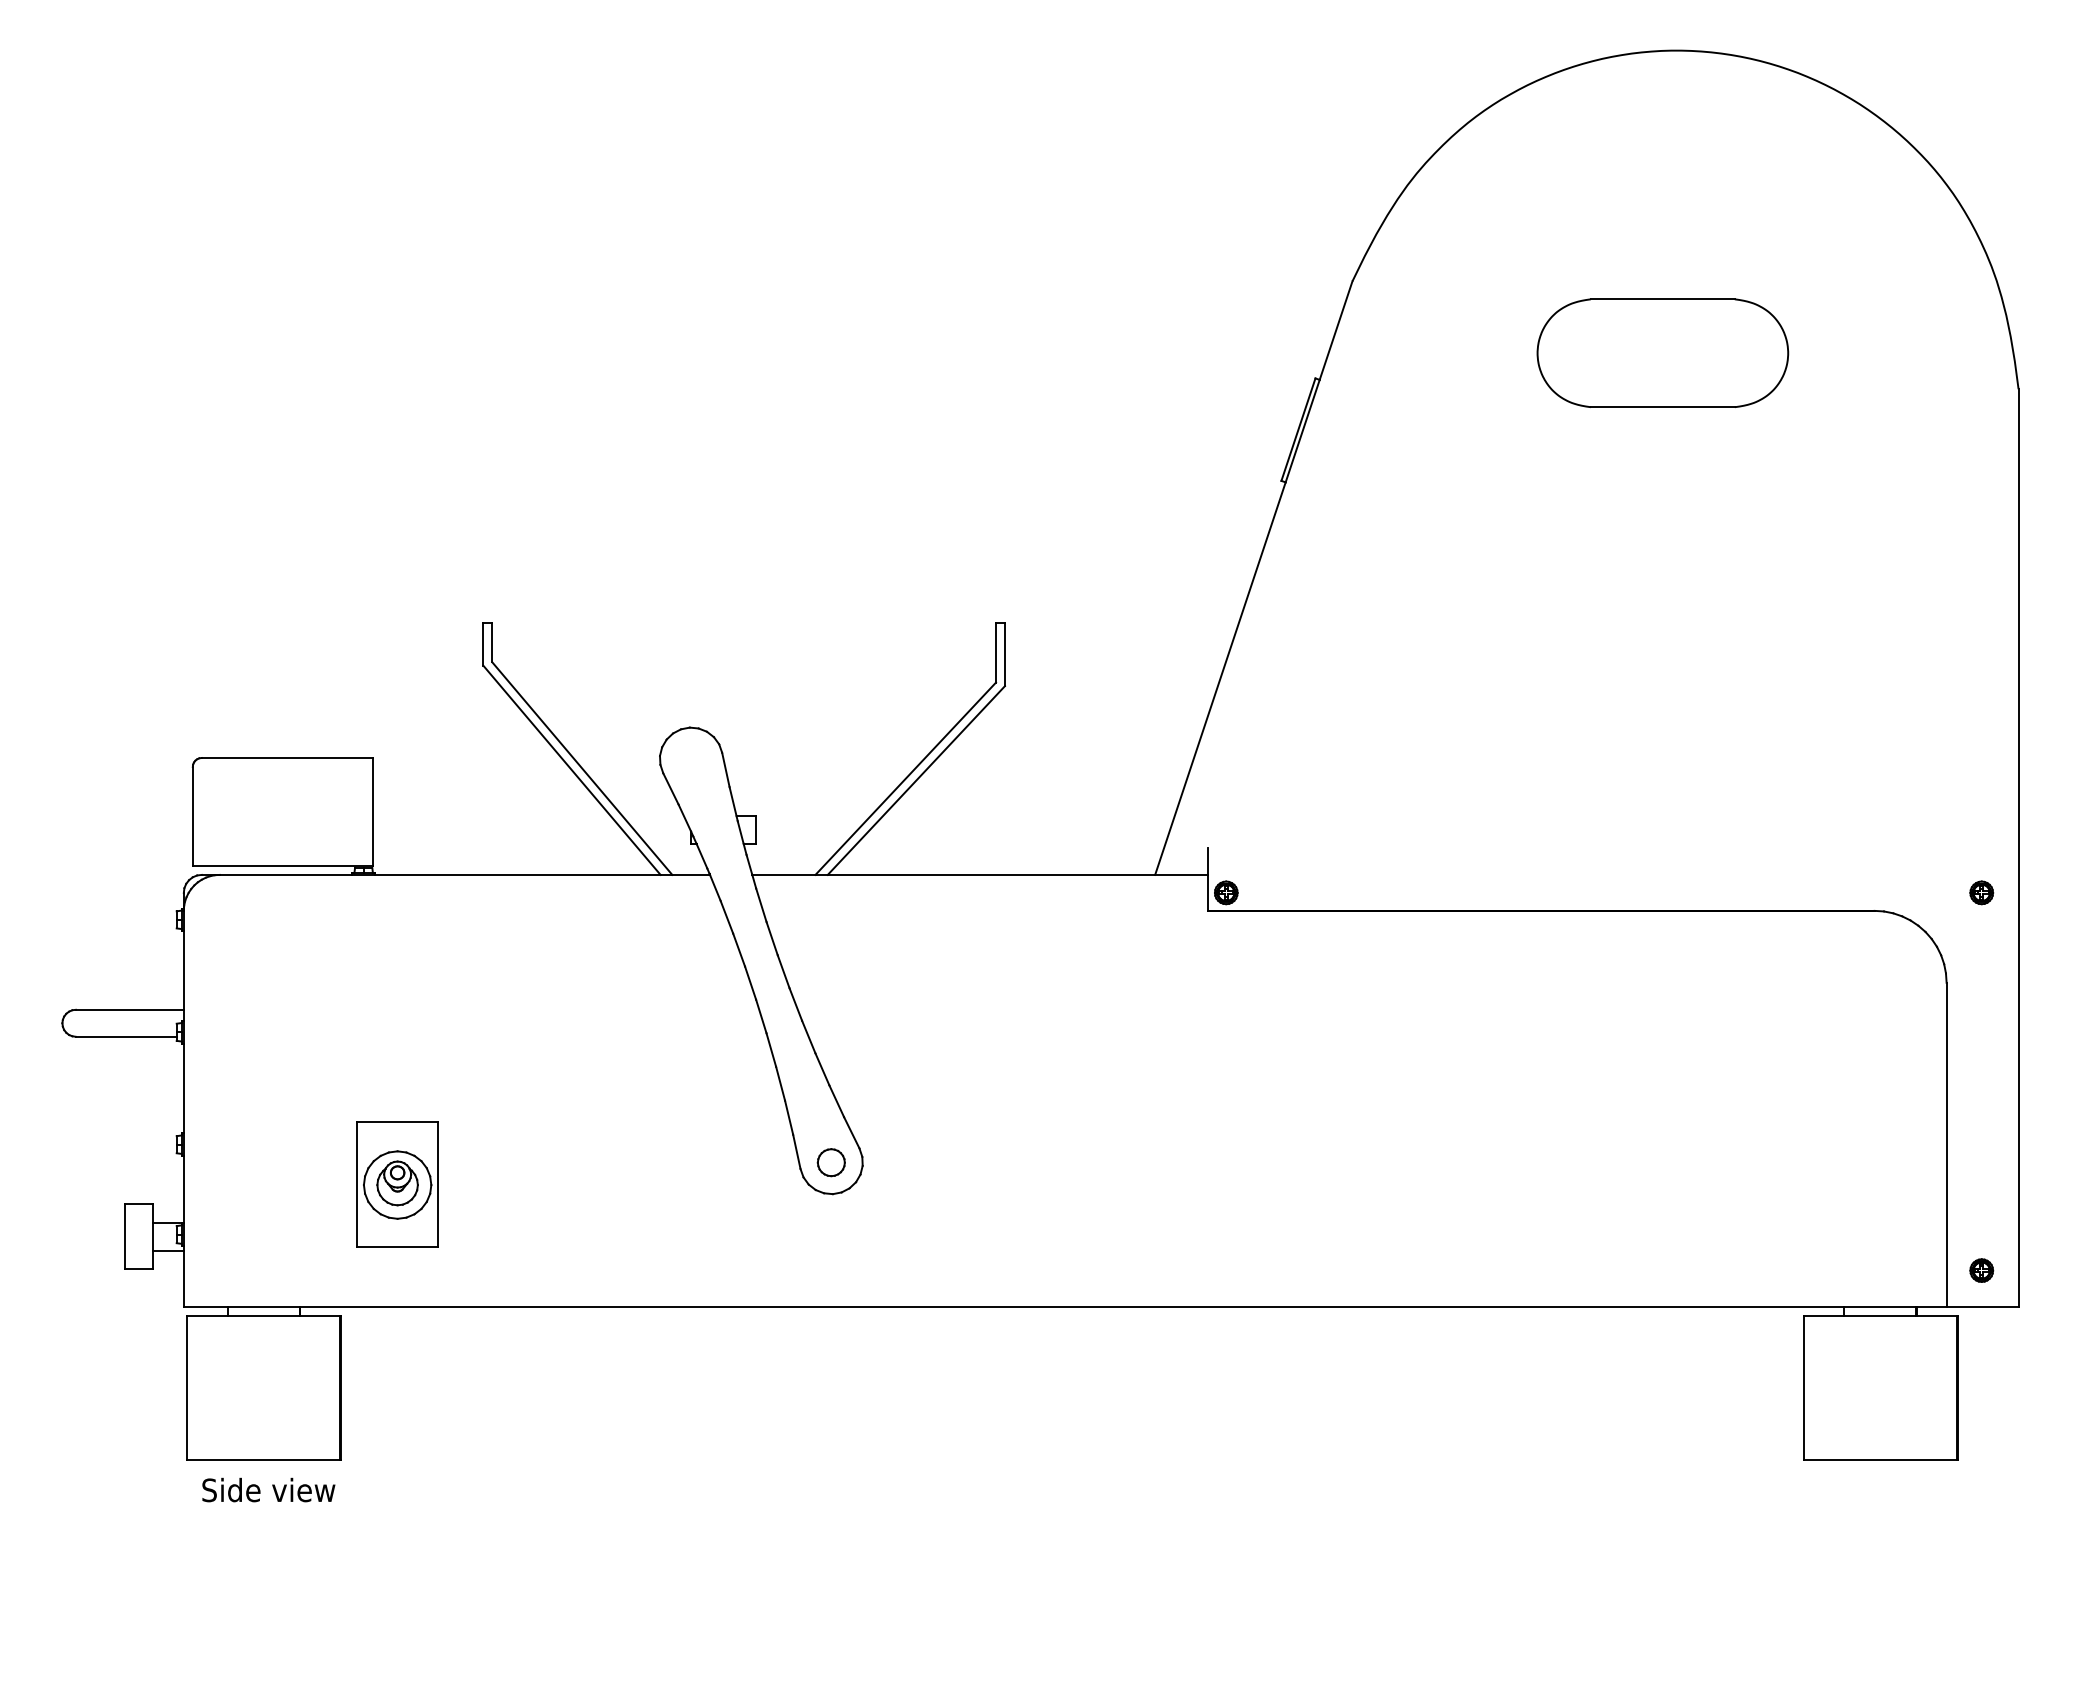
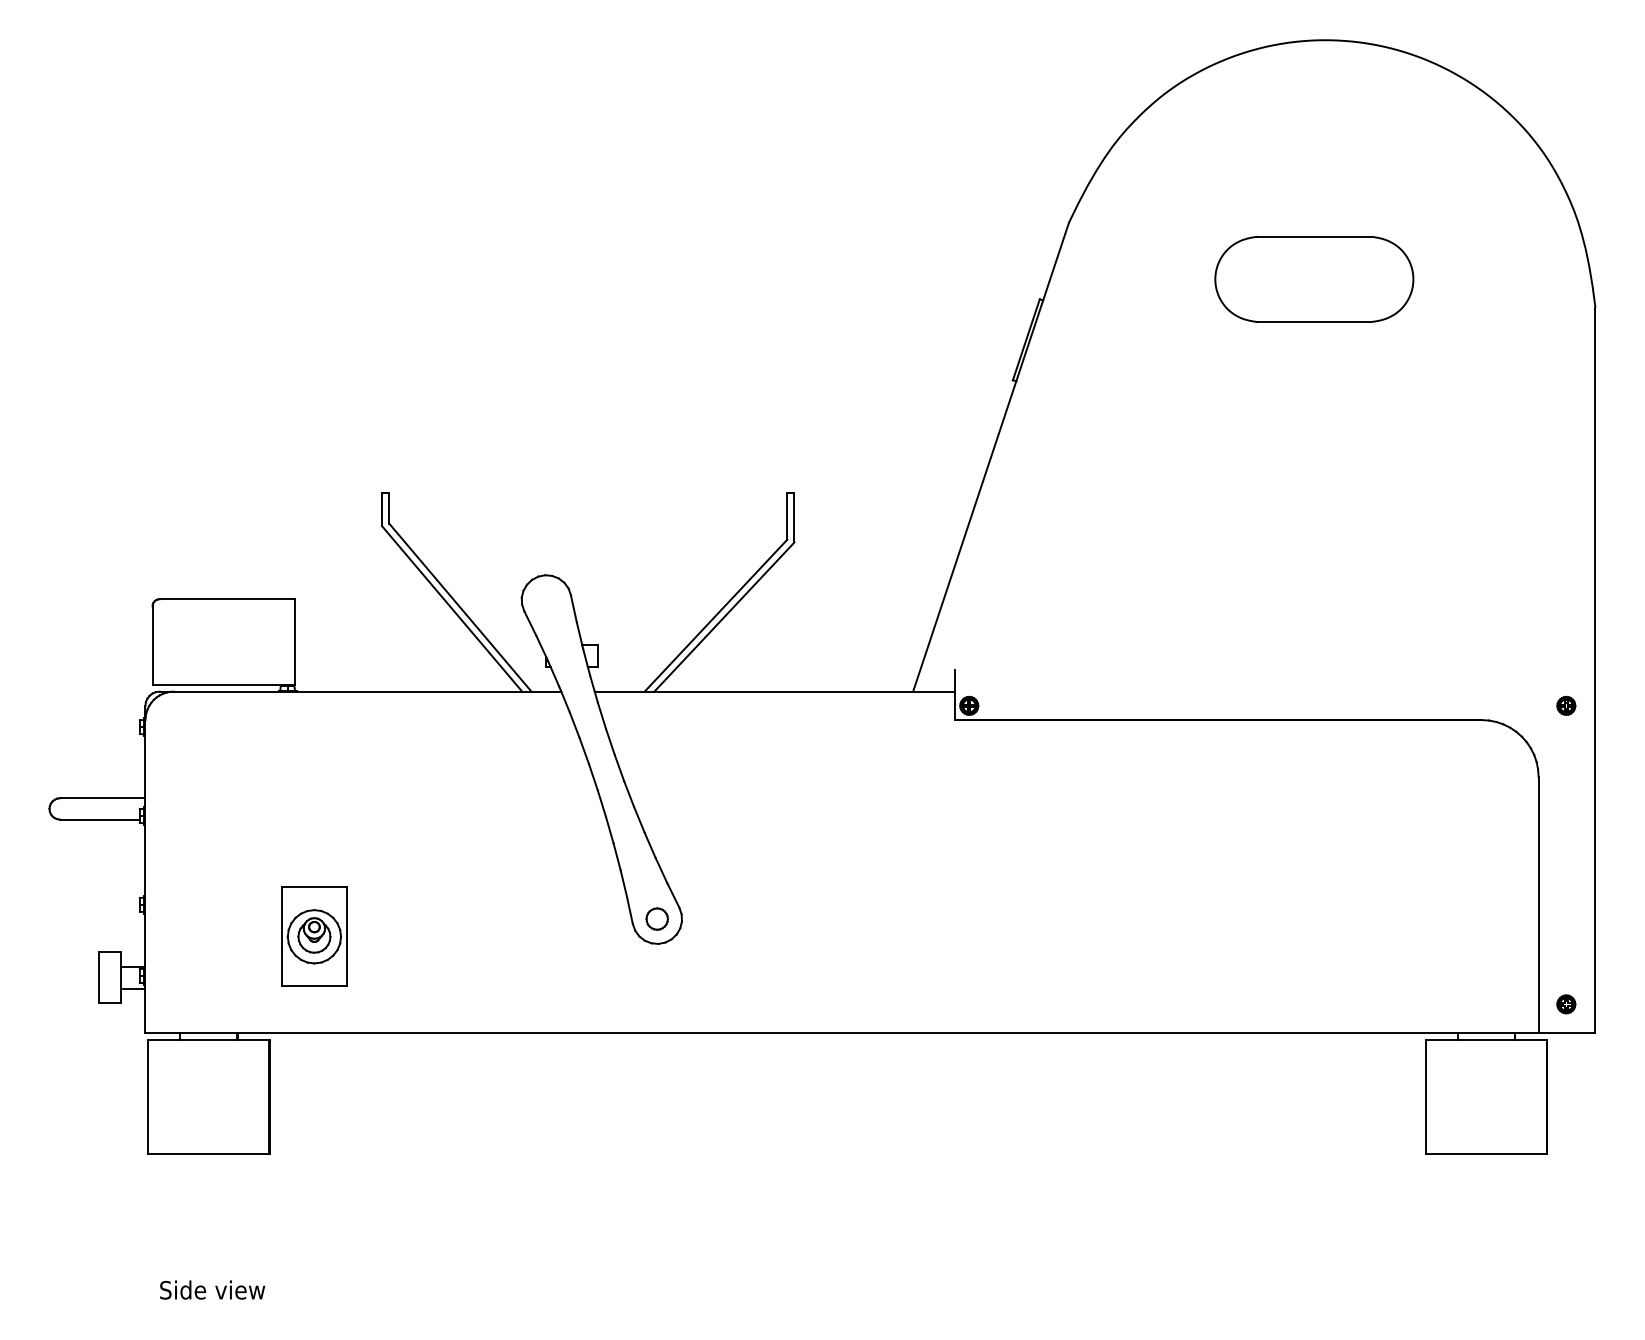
text: (268, 1489) -> (212, 1289), moved

